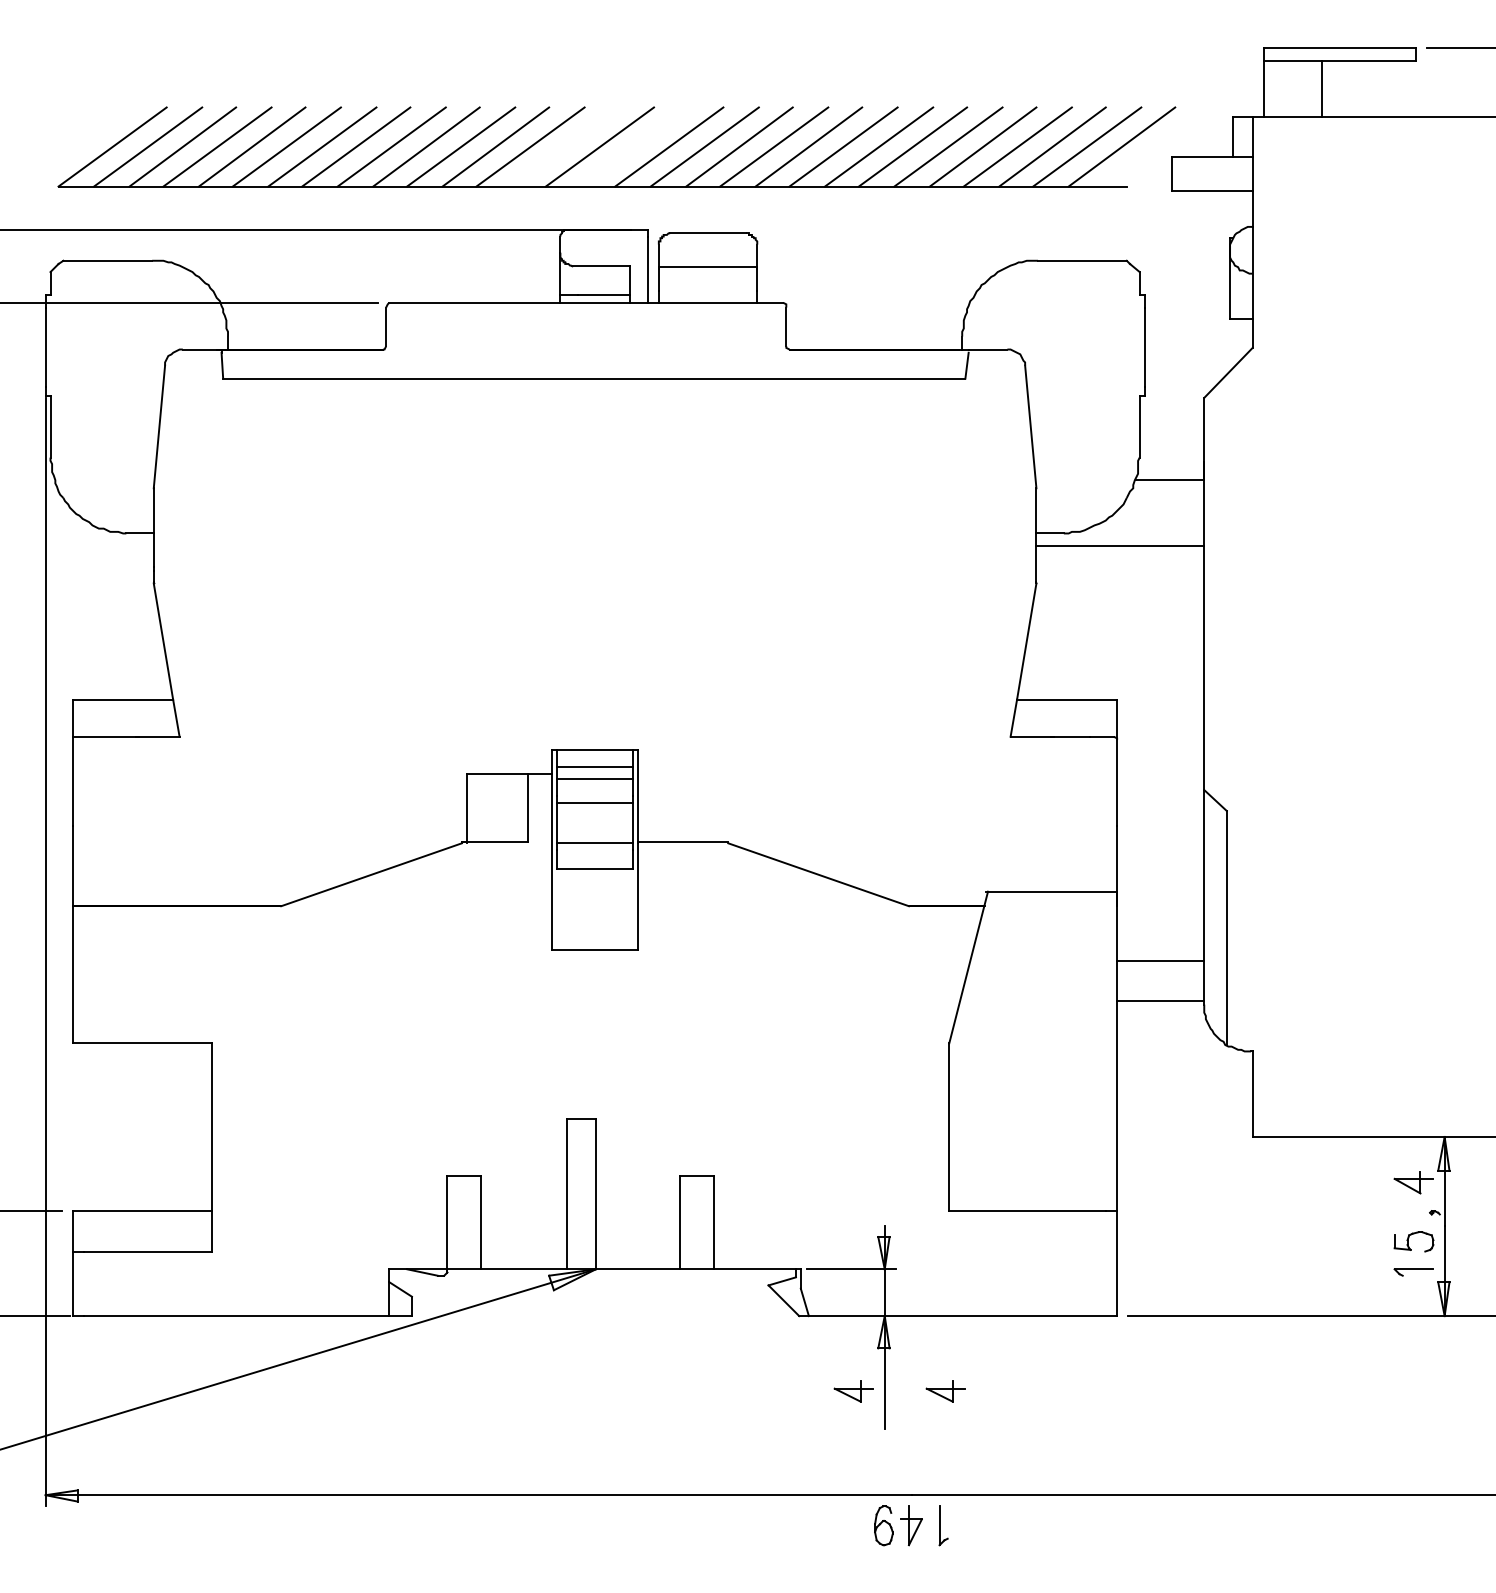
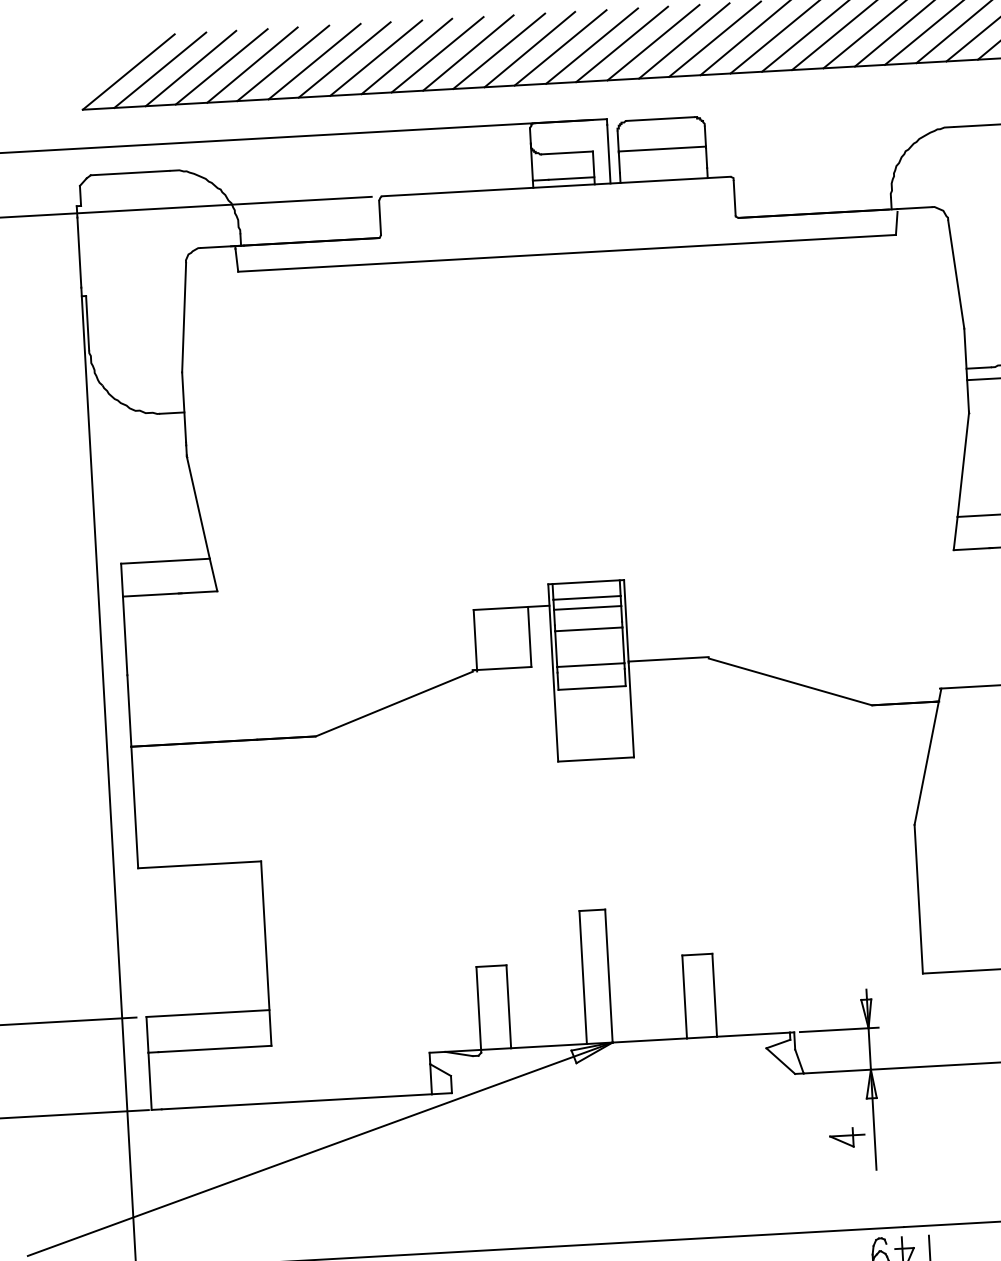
line: (565, 146) -> (530, 49), added
line: (635, 146) -> (592, 45), added
part: (945, 1391) -> (928, 1133), removed

